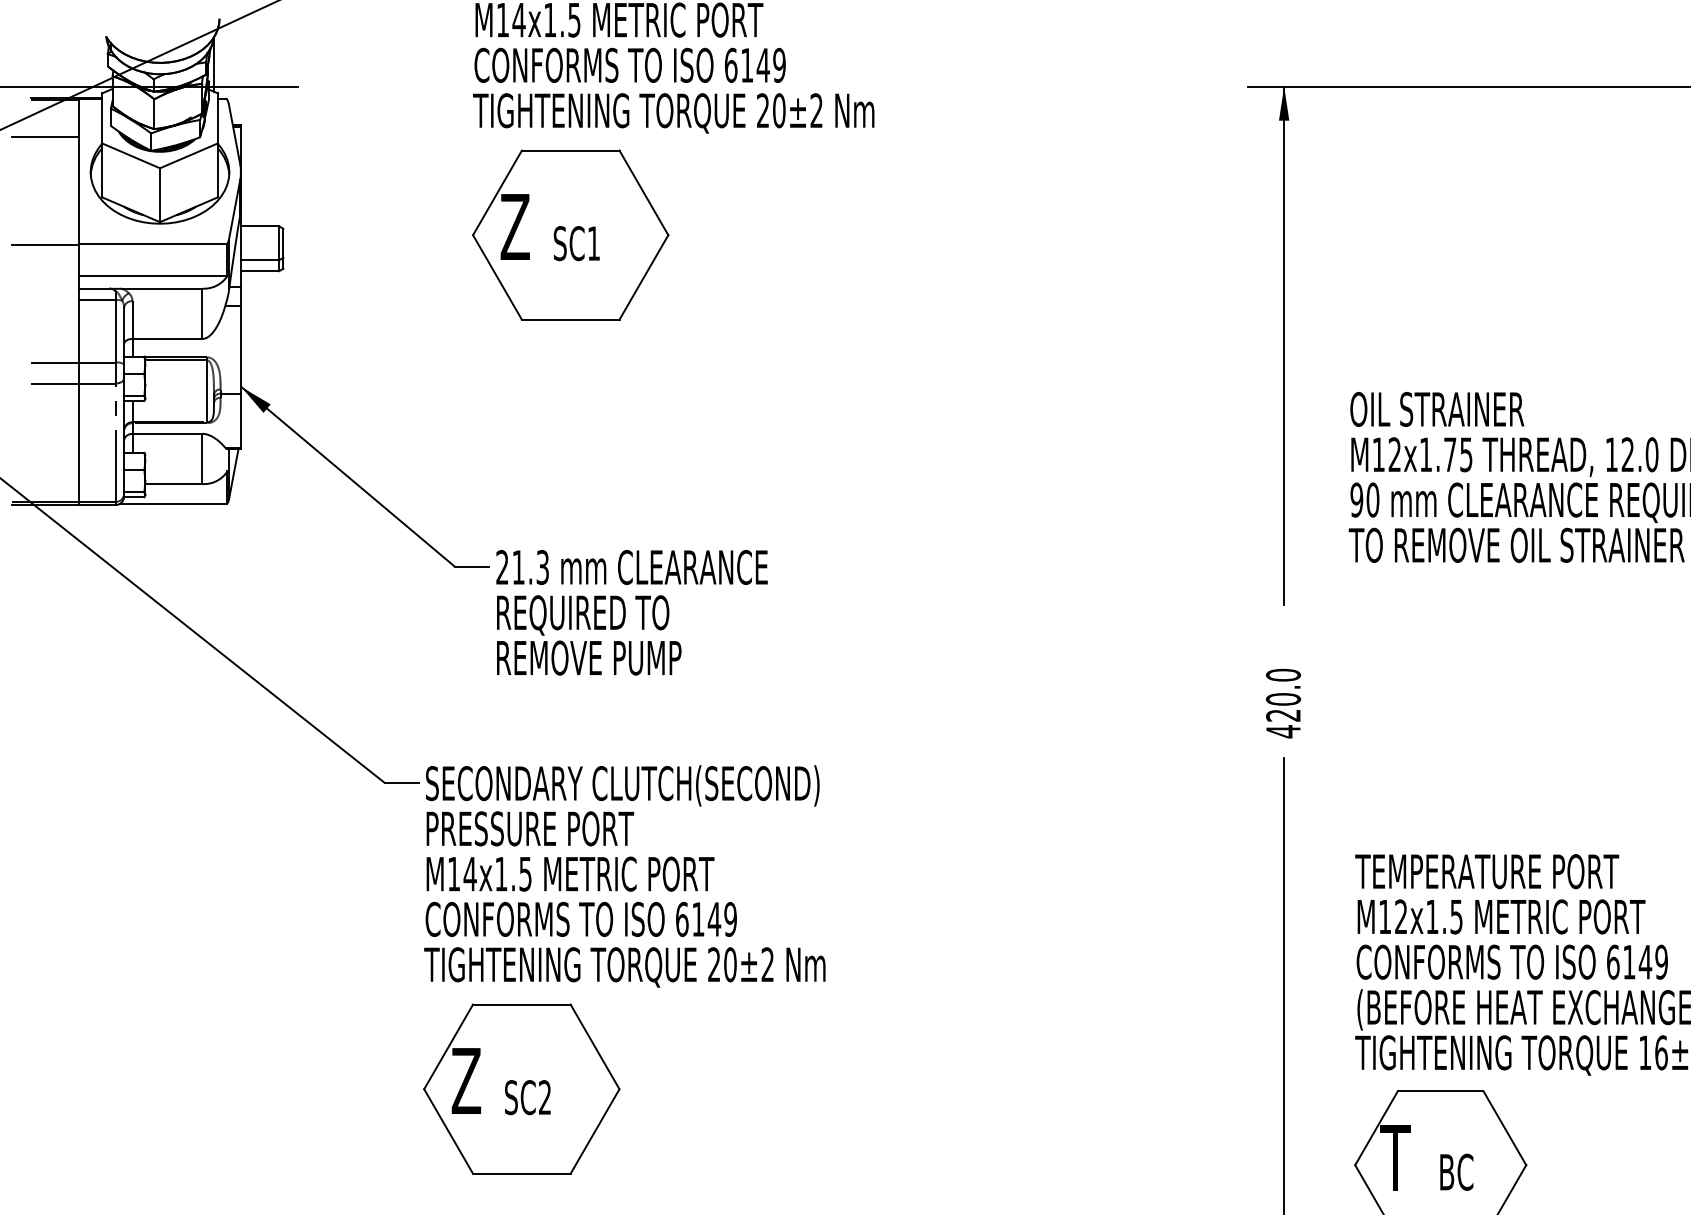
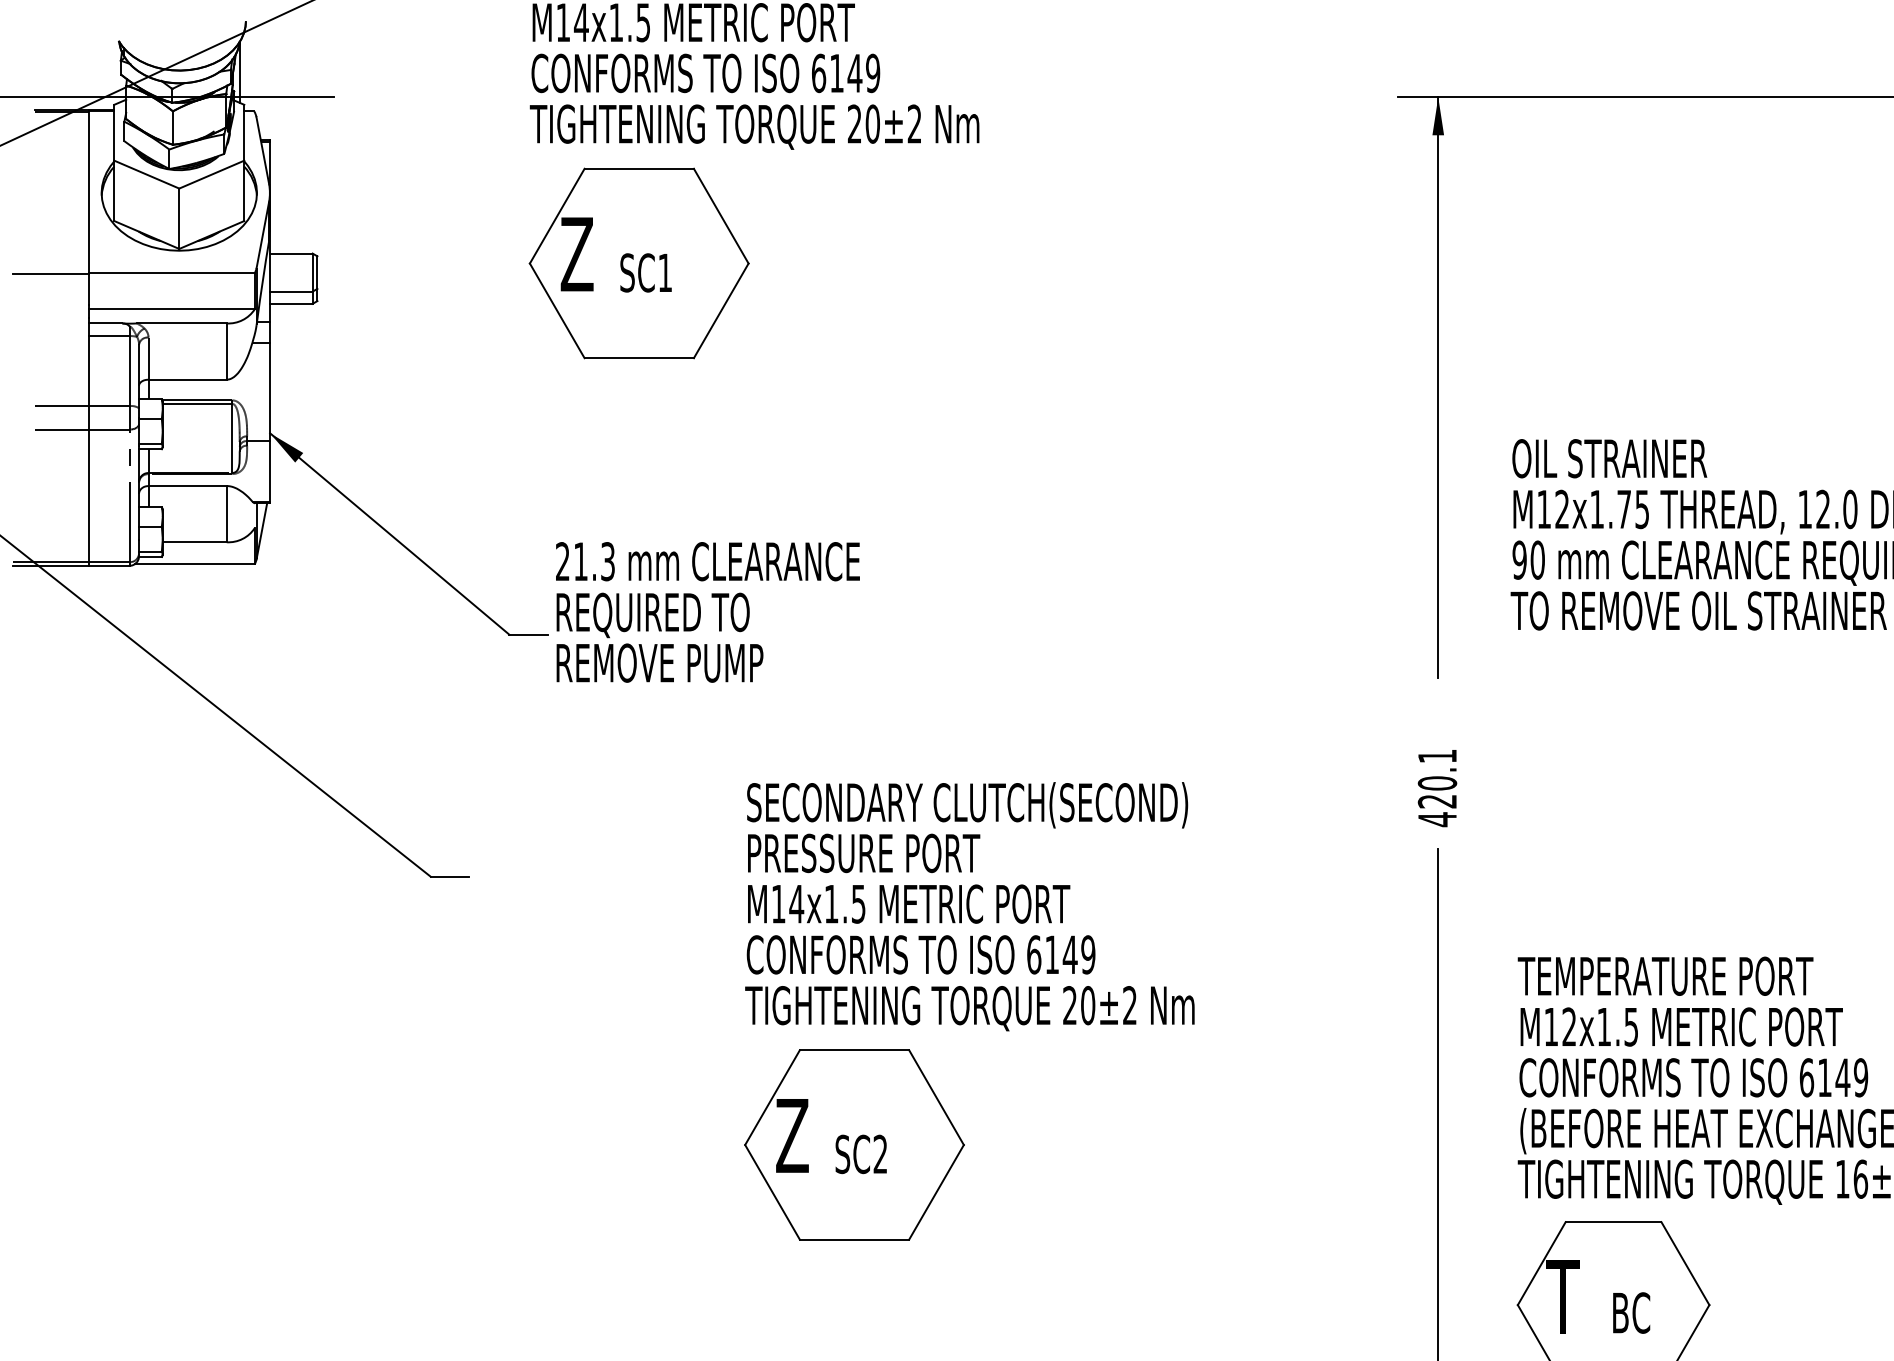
line: (45, 136) -> (50, 153), removed
text: (631, 612) -> (707, 612), moved
text: (1283, 675) -> (1437, 756), 420.0 -> 420.1
part: (624, 970) -> (969, 1011), moved

